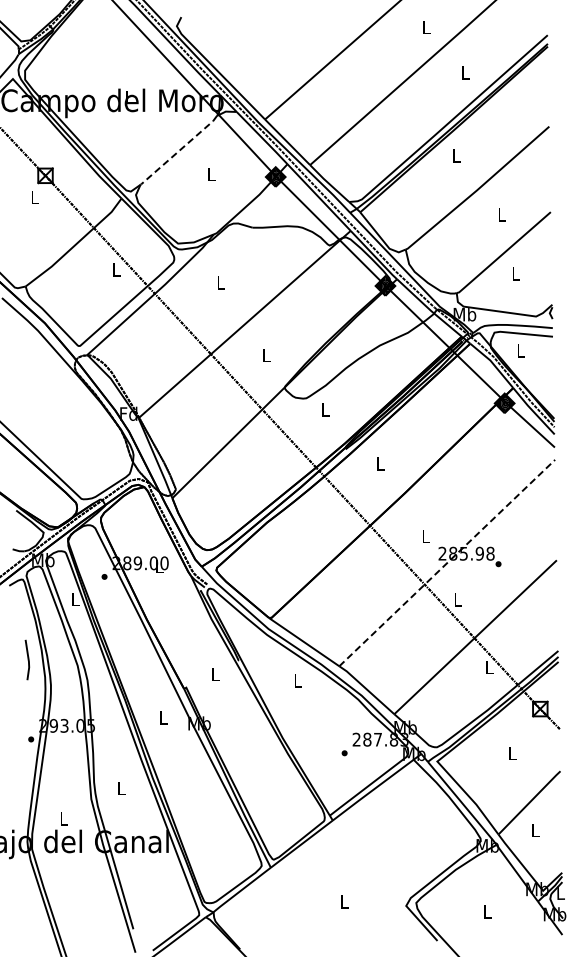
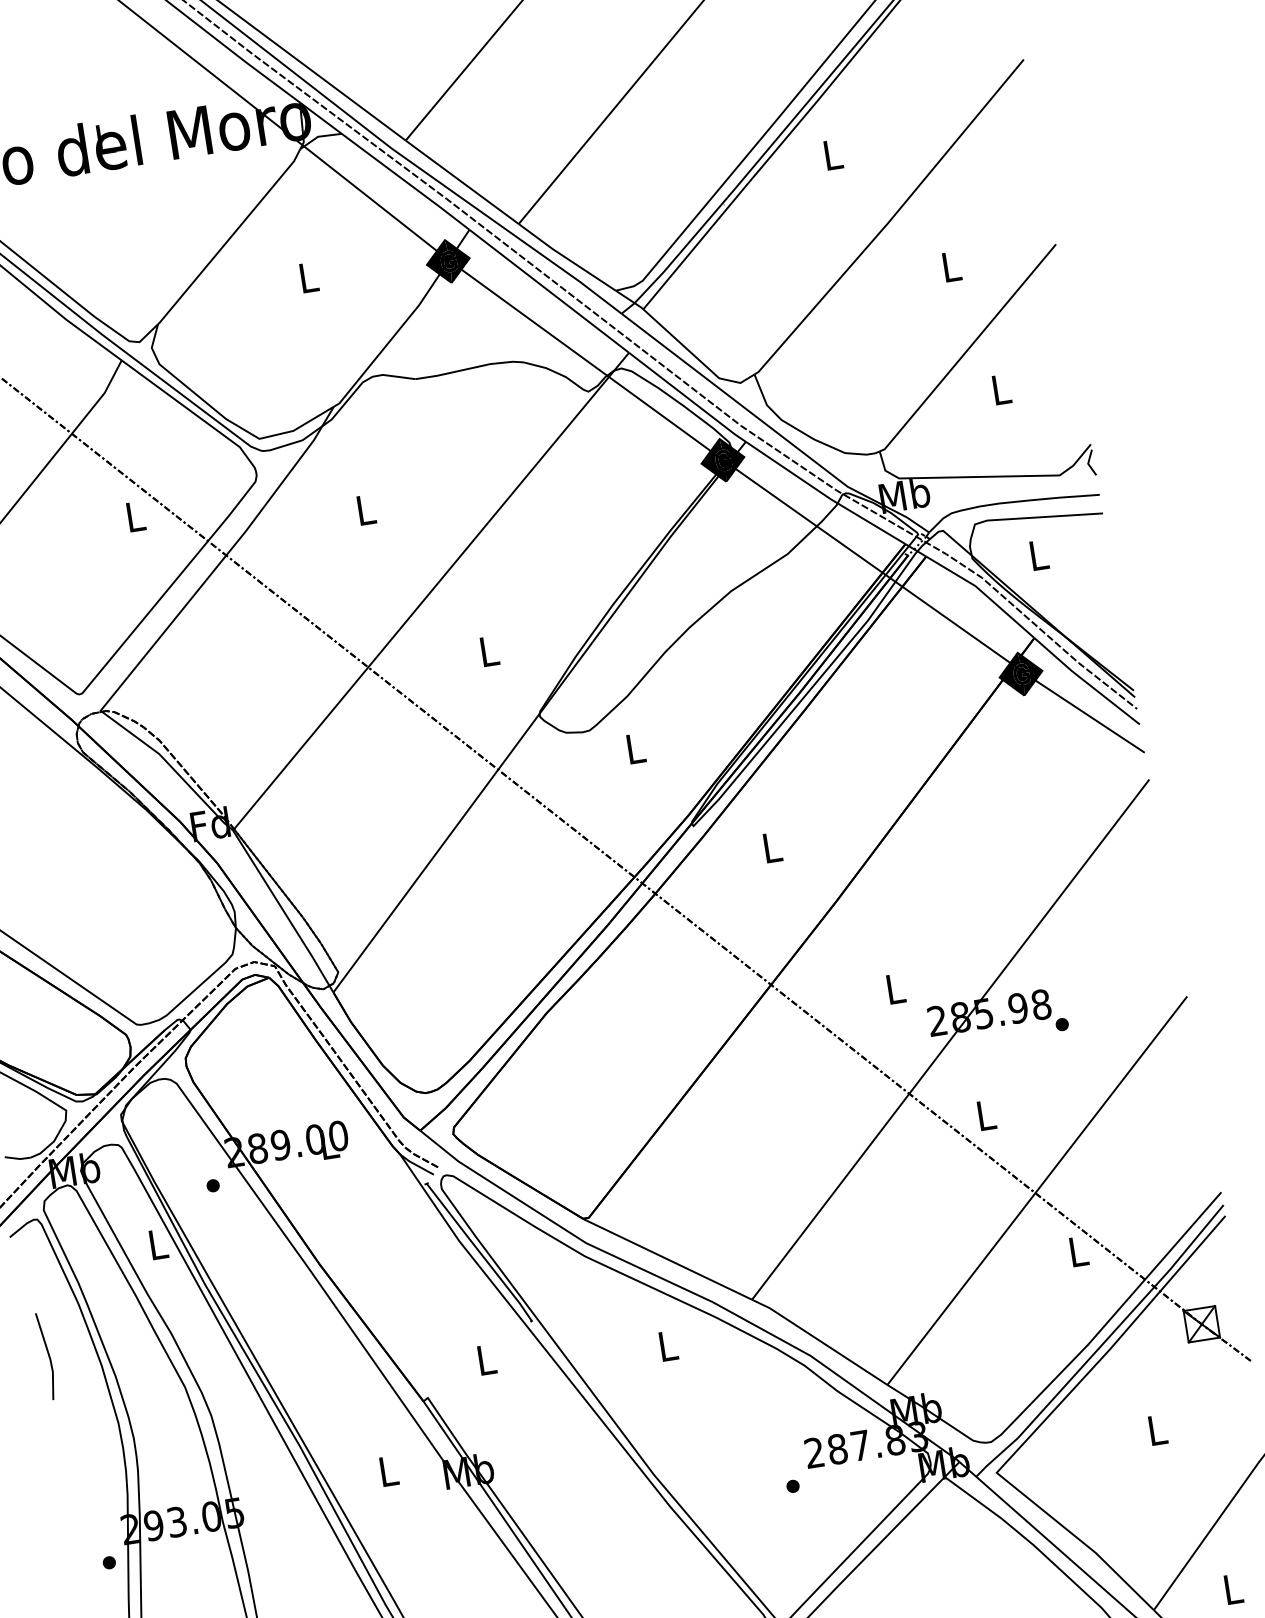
line: (178, 151) -> (229, 239), dashed -> solid
line: (446, 563) -> (949, 1040), dashed -> solid
line: (27, 659) -> (46, 1355), moved

